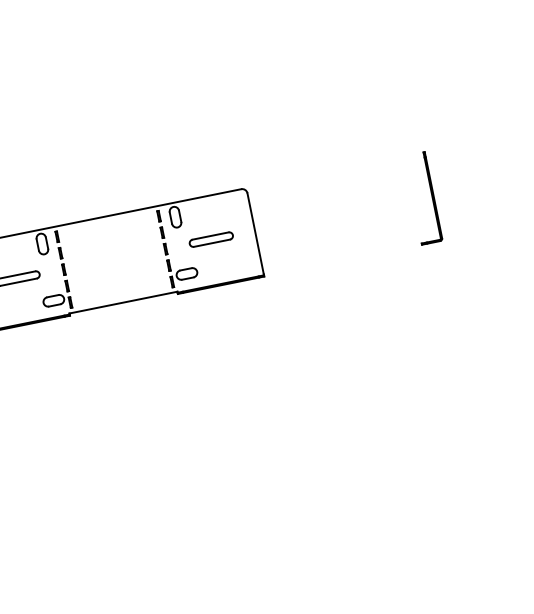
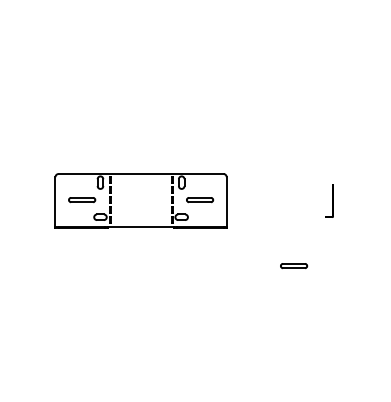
part: (423, 197) -> (329, 200), size x0.6
part: (388, 317) -> (294, 266), added

